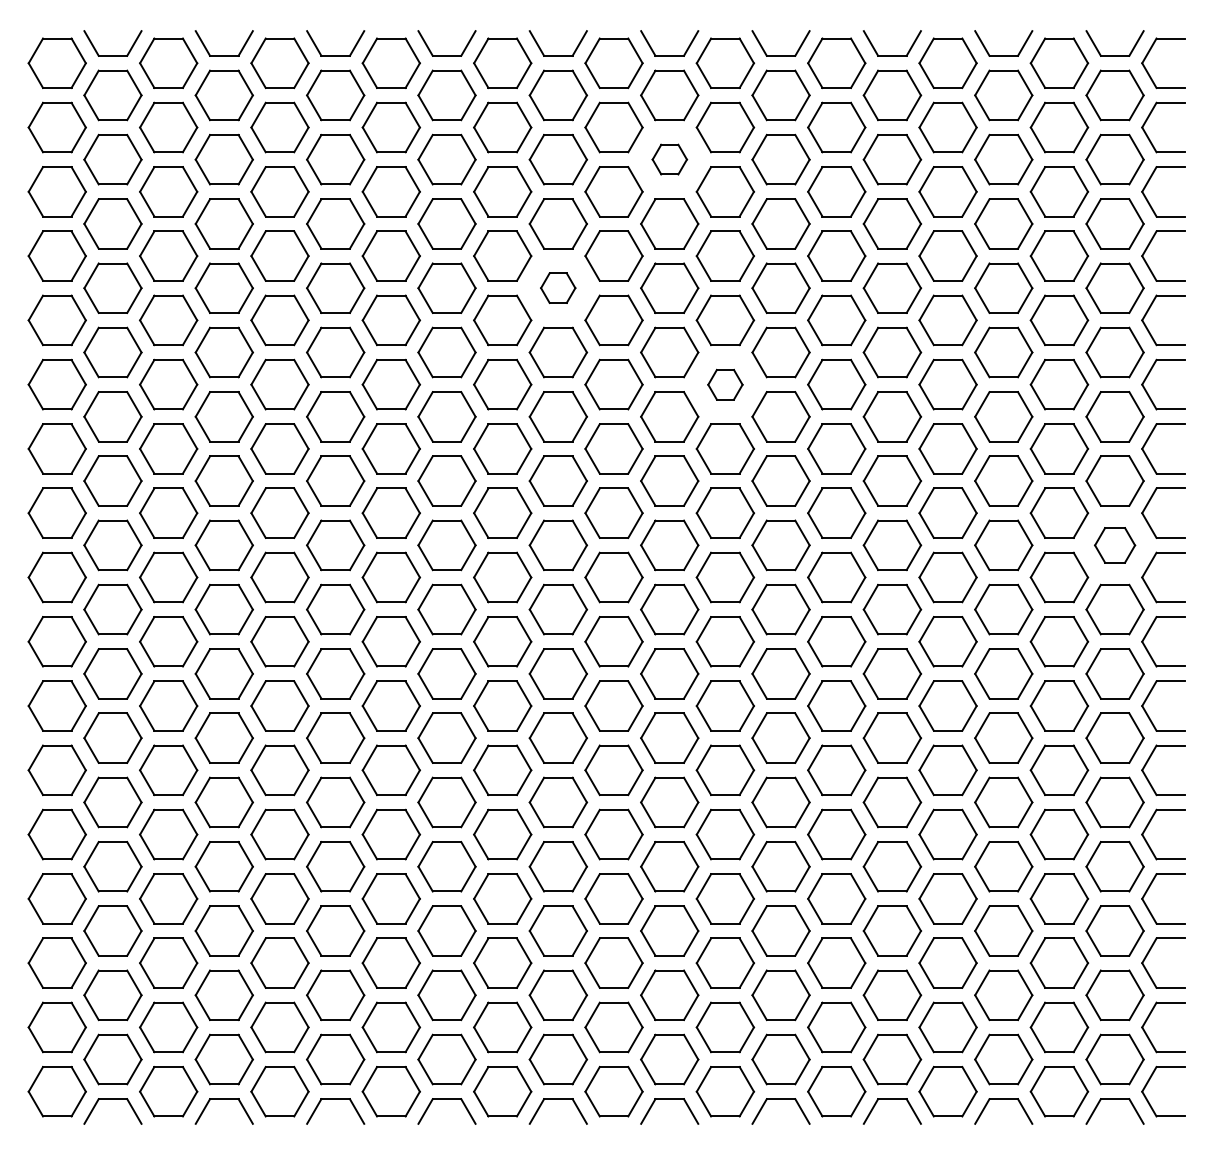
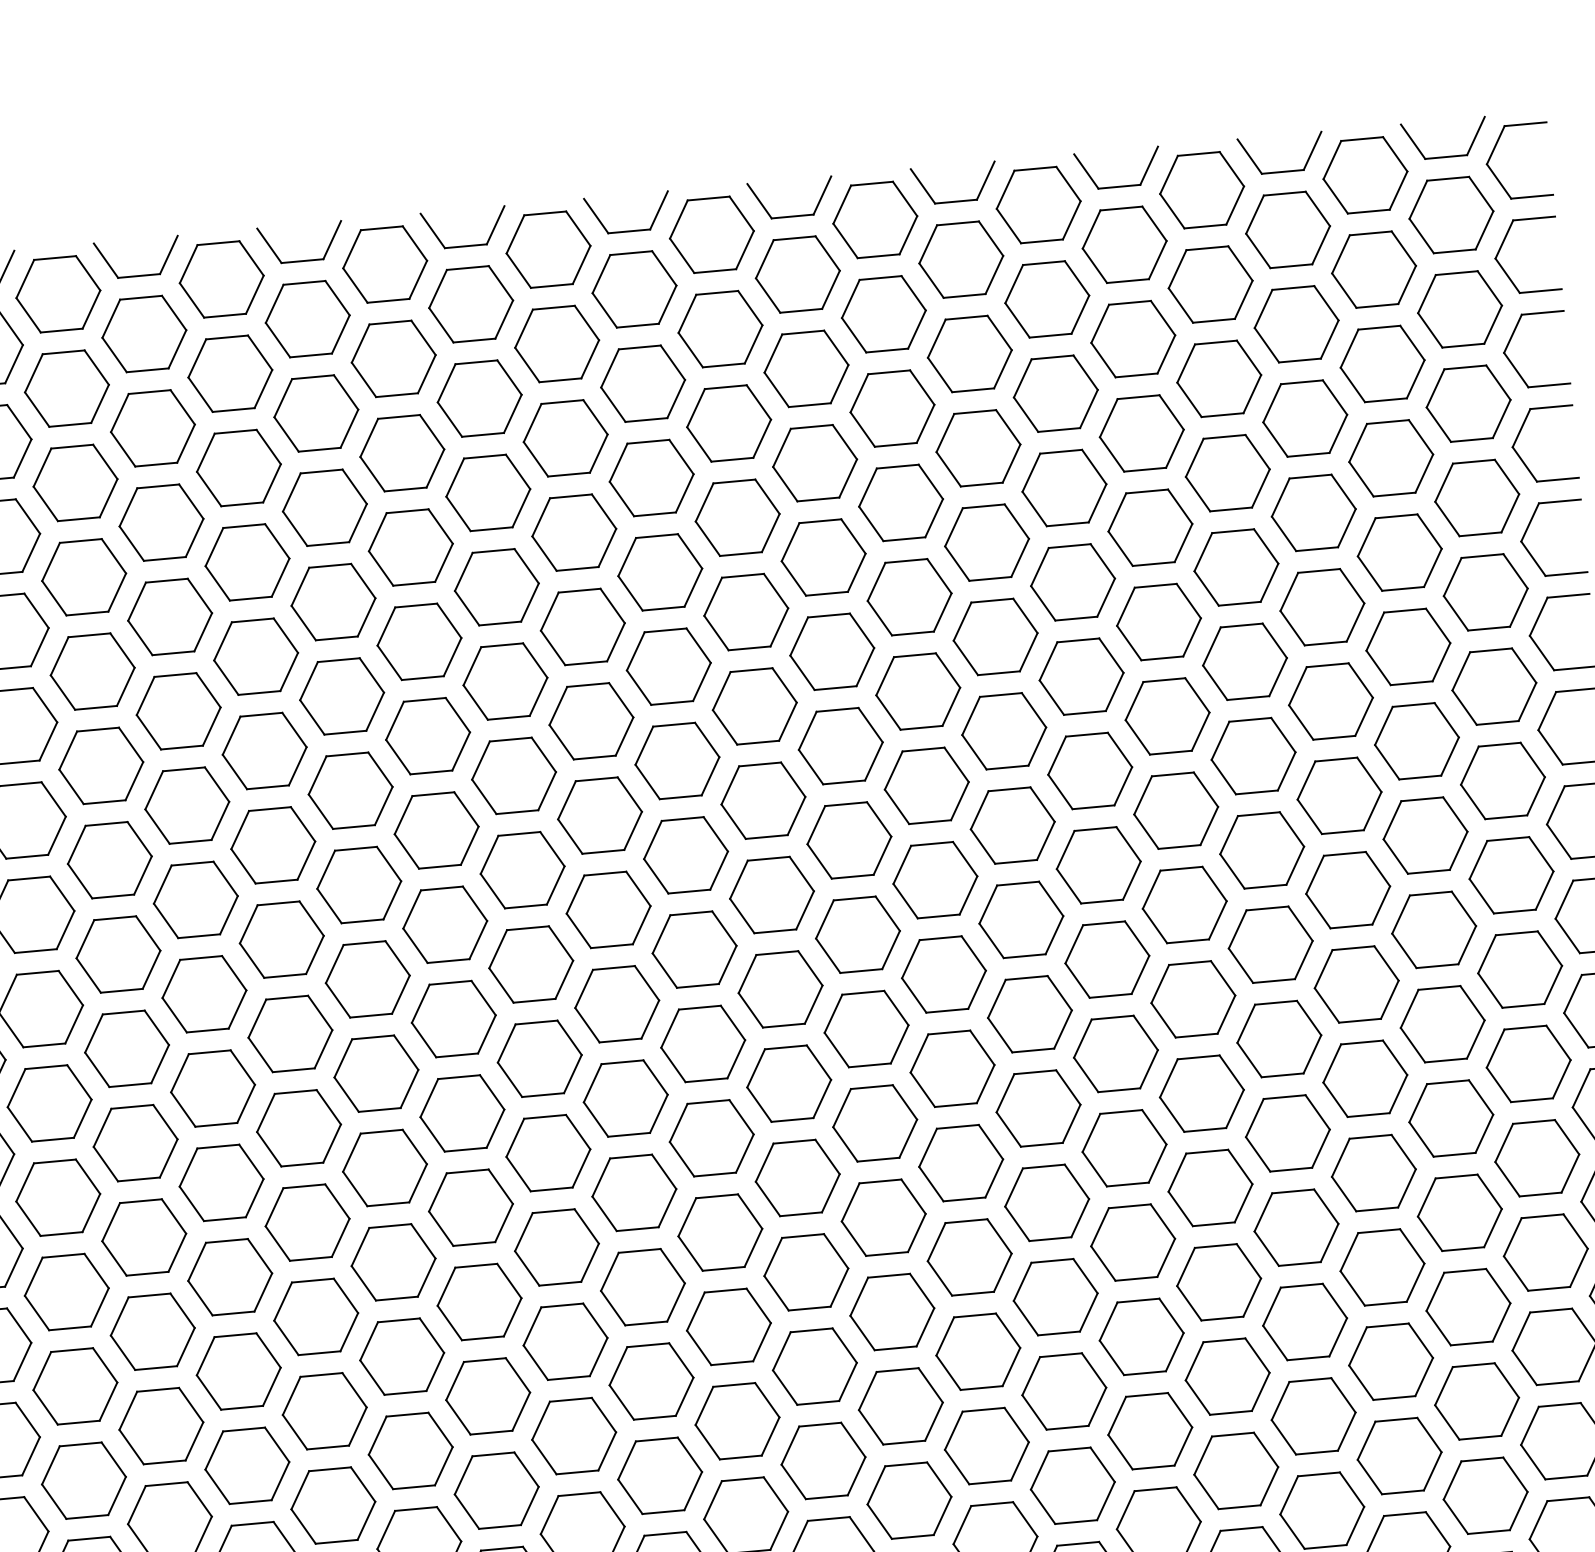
part: (669, 159) -> (806, 368), size x1.67
part: (557, 287) -> (658, 571), size x1.67
part: (725, 384) -> (918, 691), size x1.67
part: (1114, 545) -> (1510, 875), size x1.43

